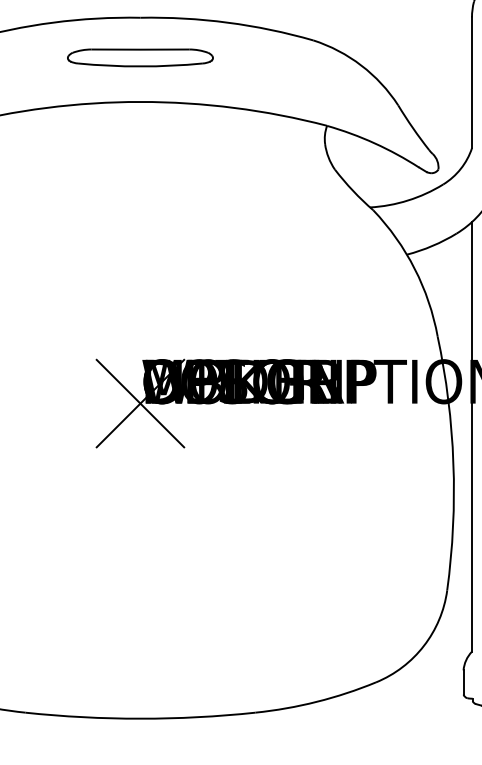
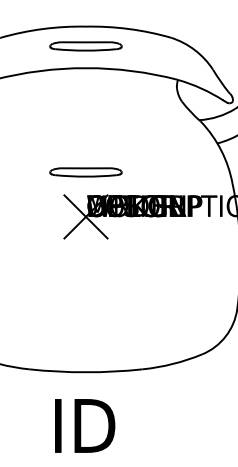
part: (139, 313) -> (85, 172), added

